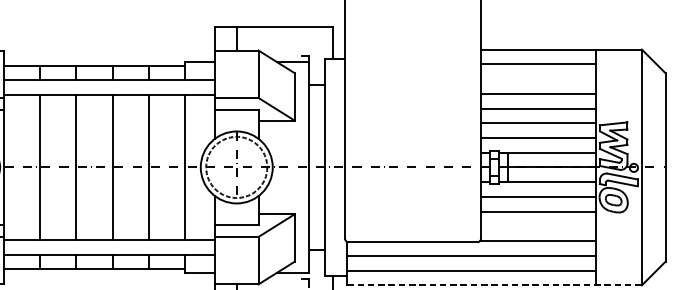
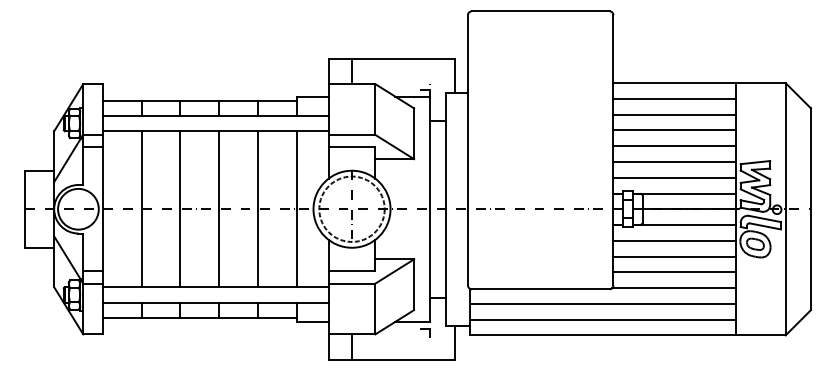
line: (538, 78) -> (674, 114), added
line: (538, 226) -> (674, 272), added
line: (495, 285) -> (628, 335), dashed -> solid

